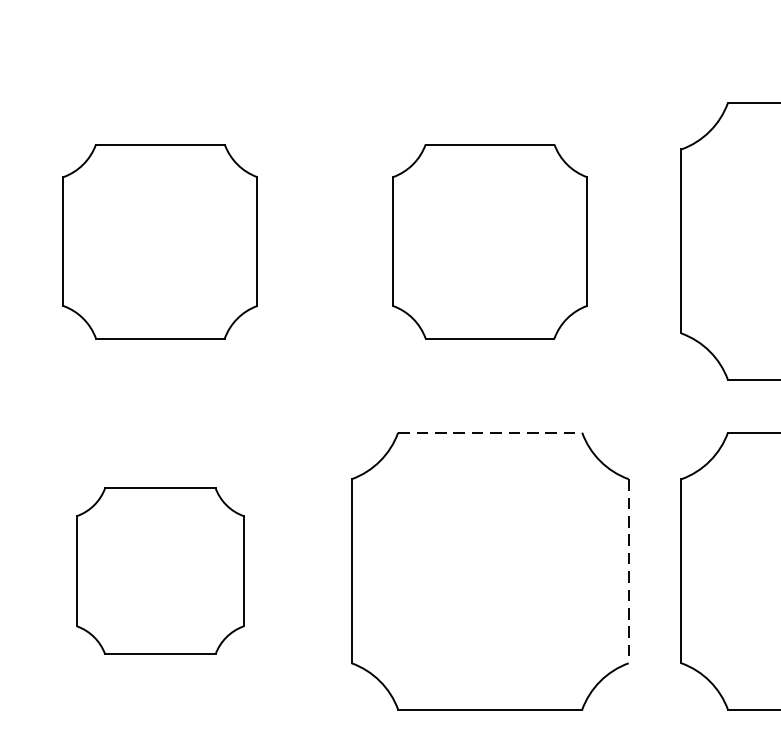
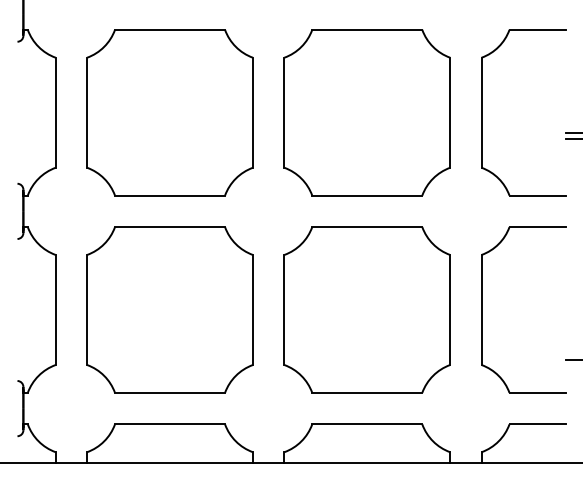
part: (159, 241) -> (169, 112), size x1.43
part: (488, 241) -> (366, 112), size x1.43
line: (490, 433) -> (367, 227), dashed -> solid
part: (159, 570) -> (169, 309), size x1.67
line: (629, 572) -> (450, 310), dashed -> solid

